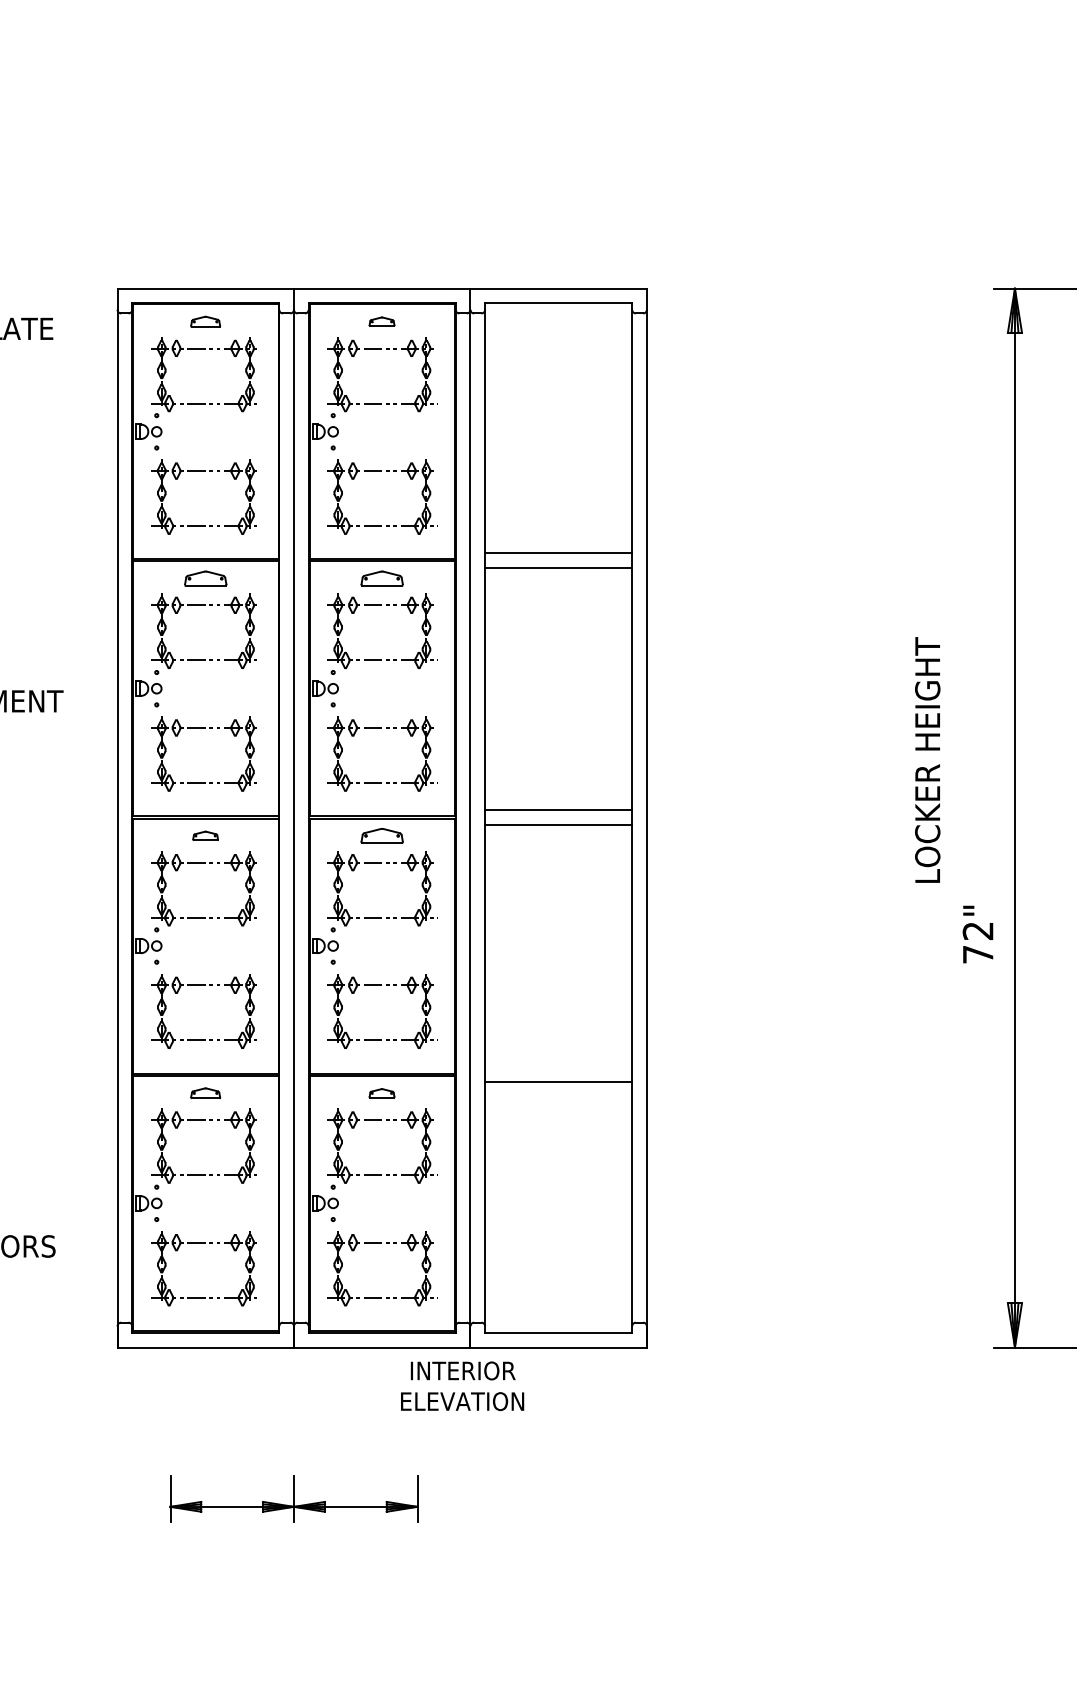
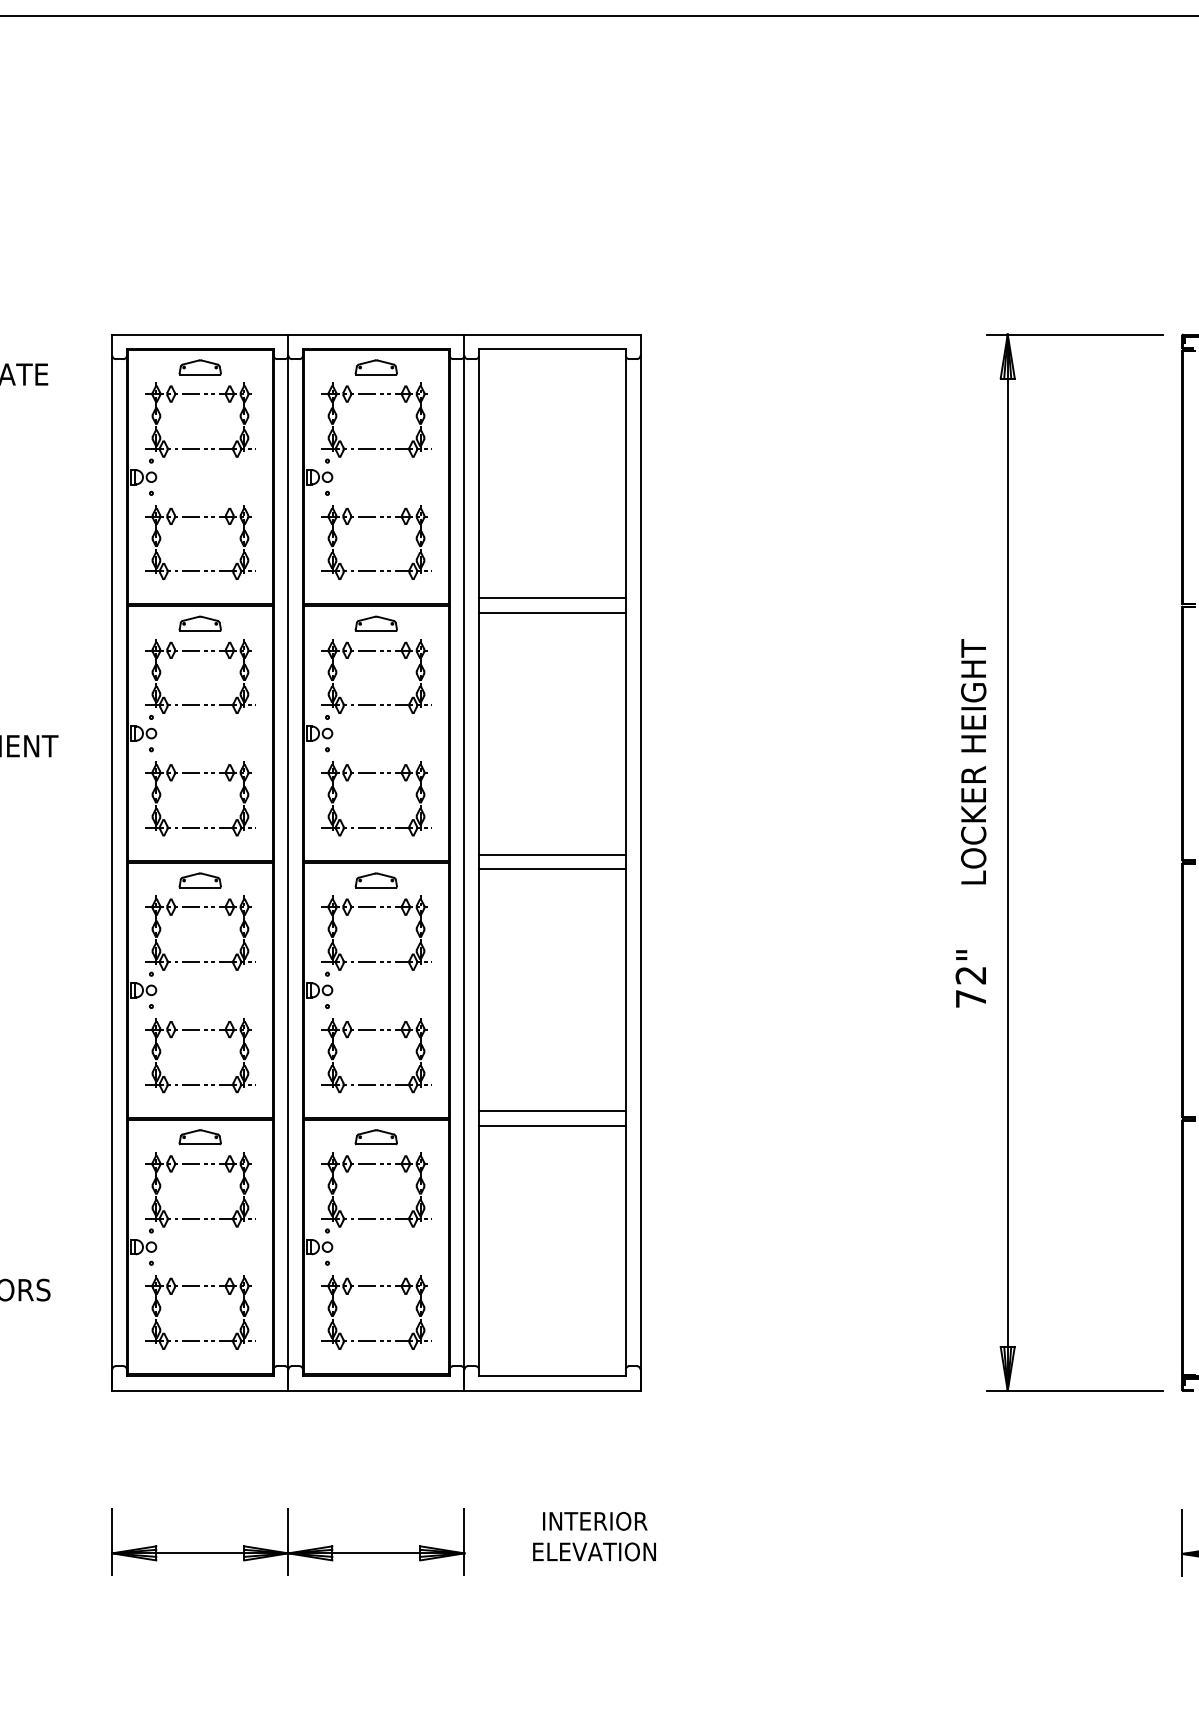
part: (204, 321) -> (199, 367), size x1.43
part: (381, 321) -> (375, 367), size x1.67
text: (927, 759) -> (973, 761), moved
part: (204, 835) -> (199, 880), size x1.67
line: (558, 1067) -> (552, 1111), added
part: (204, 1093) -> (199, 1137), size x1.43
part: (381, 1093) -> (375, 1137), size x1.67
text: (462, 1386) -> (594, 1536), moved
part: (294, 1498) -> (288, 1541), size x1.43

